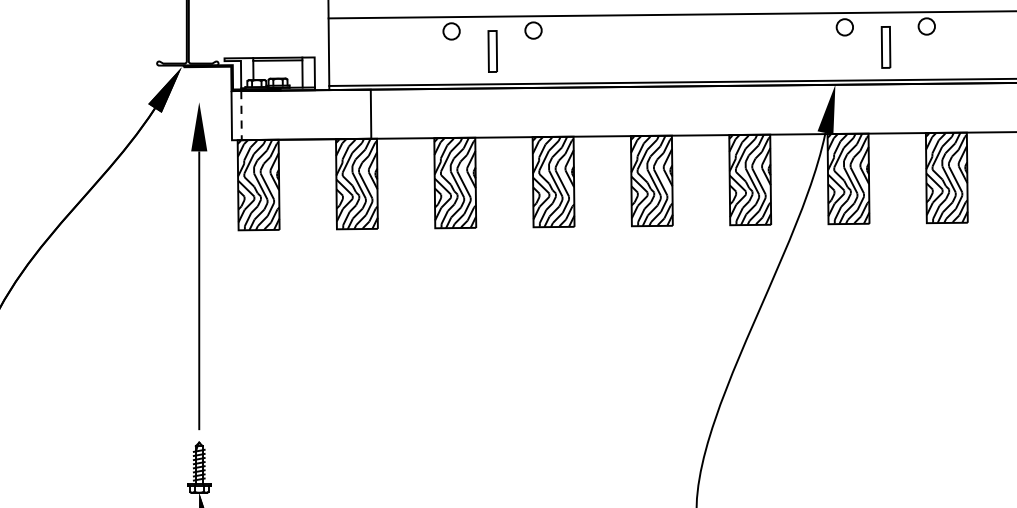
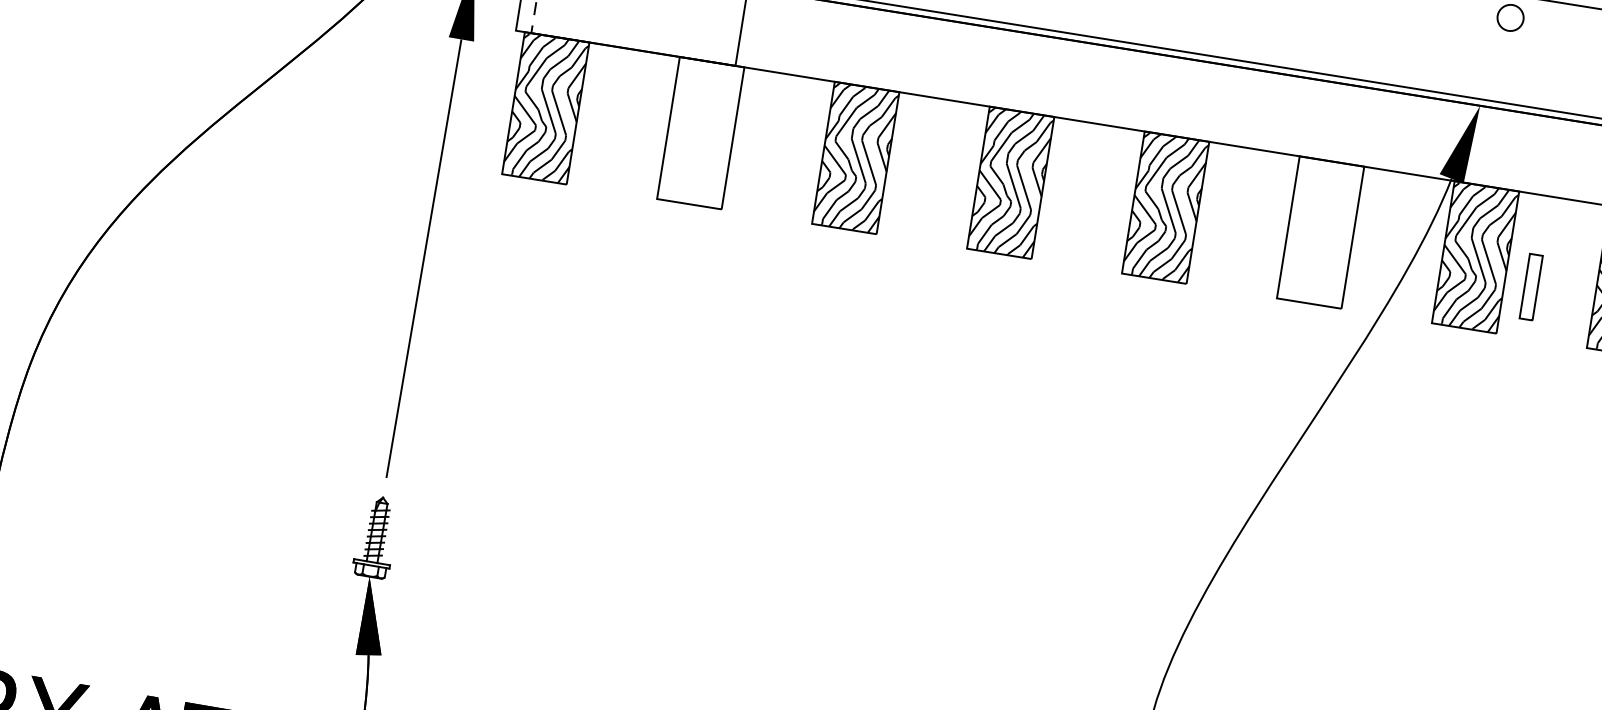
part: (885, 47) -> (1530, 287), moved
hatch: (750, 179) -> (1321, 231), removed
hatch: (356, 183) -> (700, 132), removed

